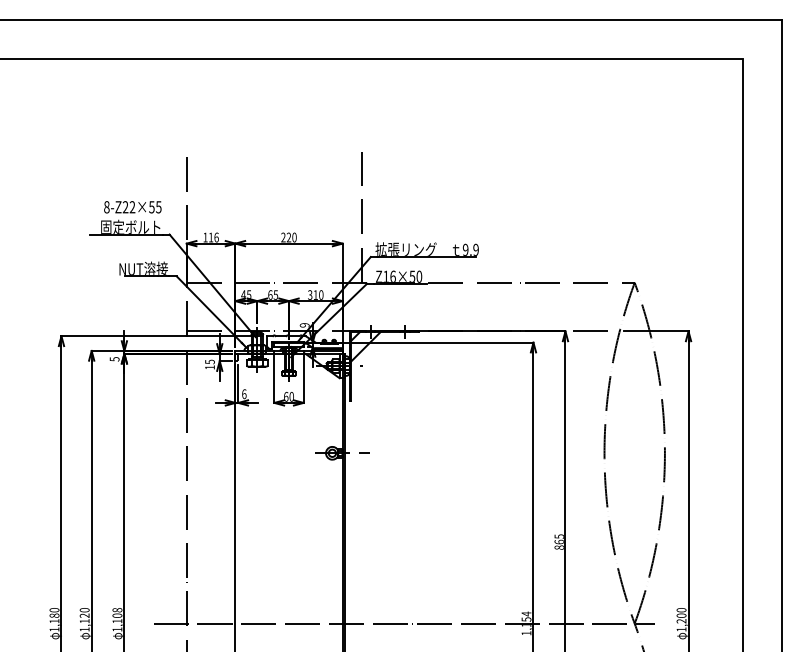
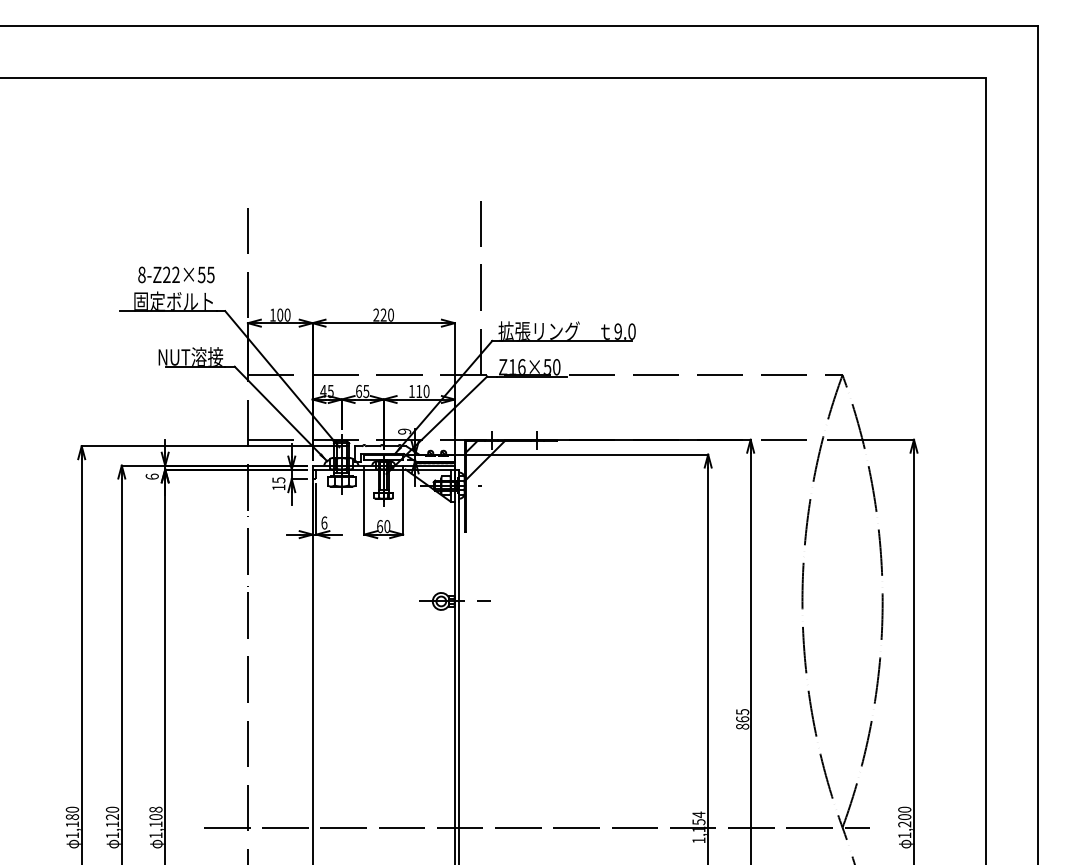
text: (213, 237) -> (283, 314), 116 -> 100
text: (475, 249) -> (631, 331), 9.9 -> 9.0
text: (309, 295) -> (411, 391), 310 -> 110
text: (114, 359) -> (151, 476), 5 -> 6

